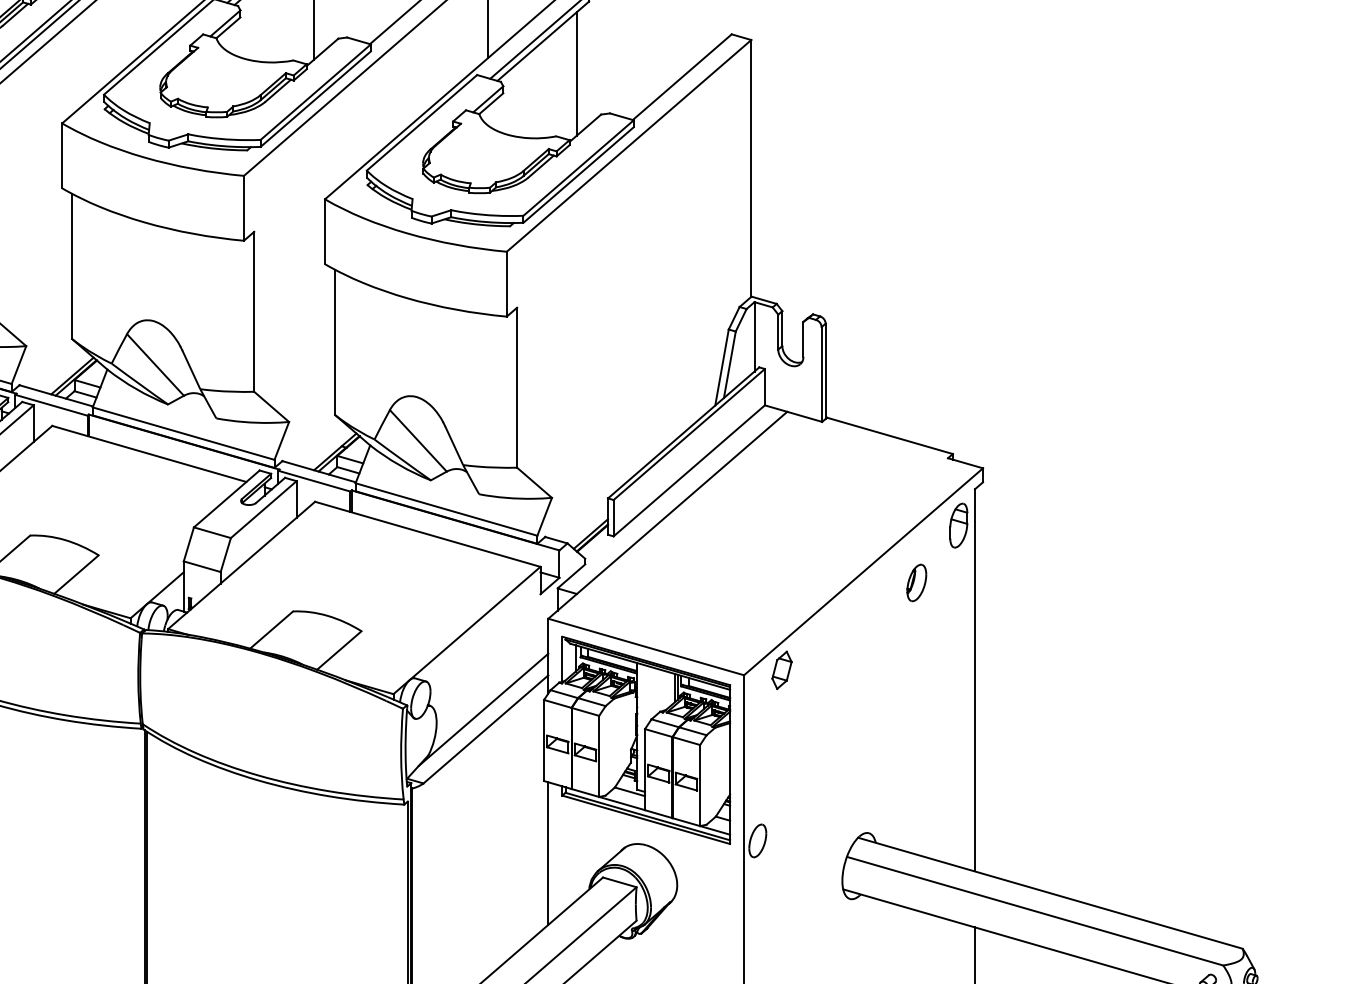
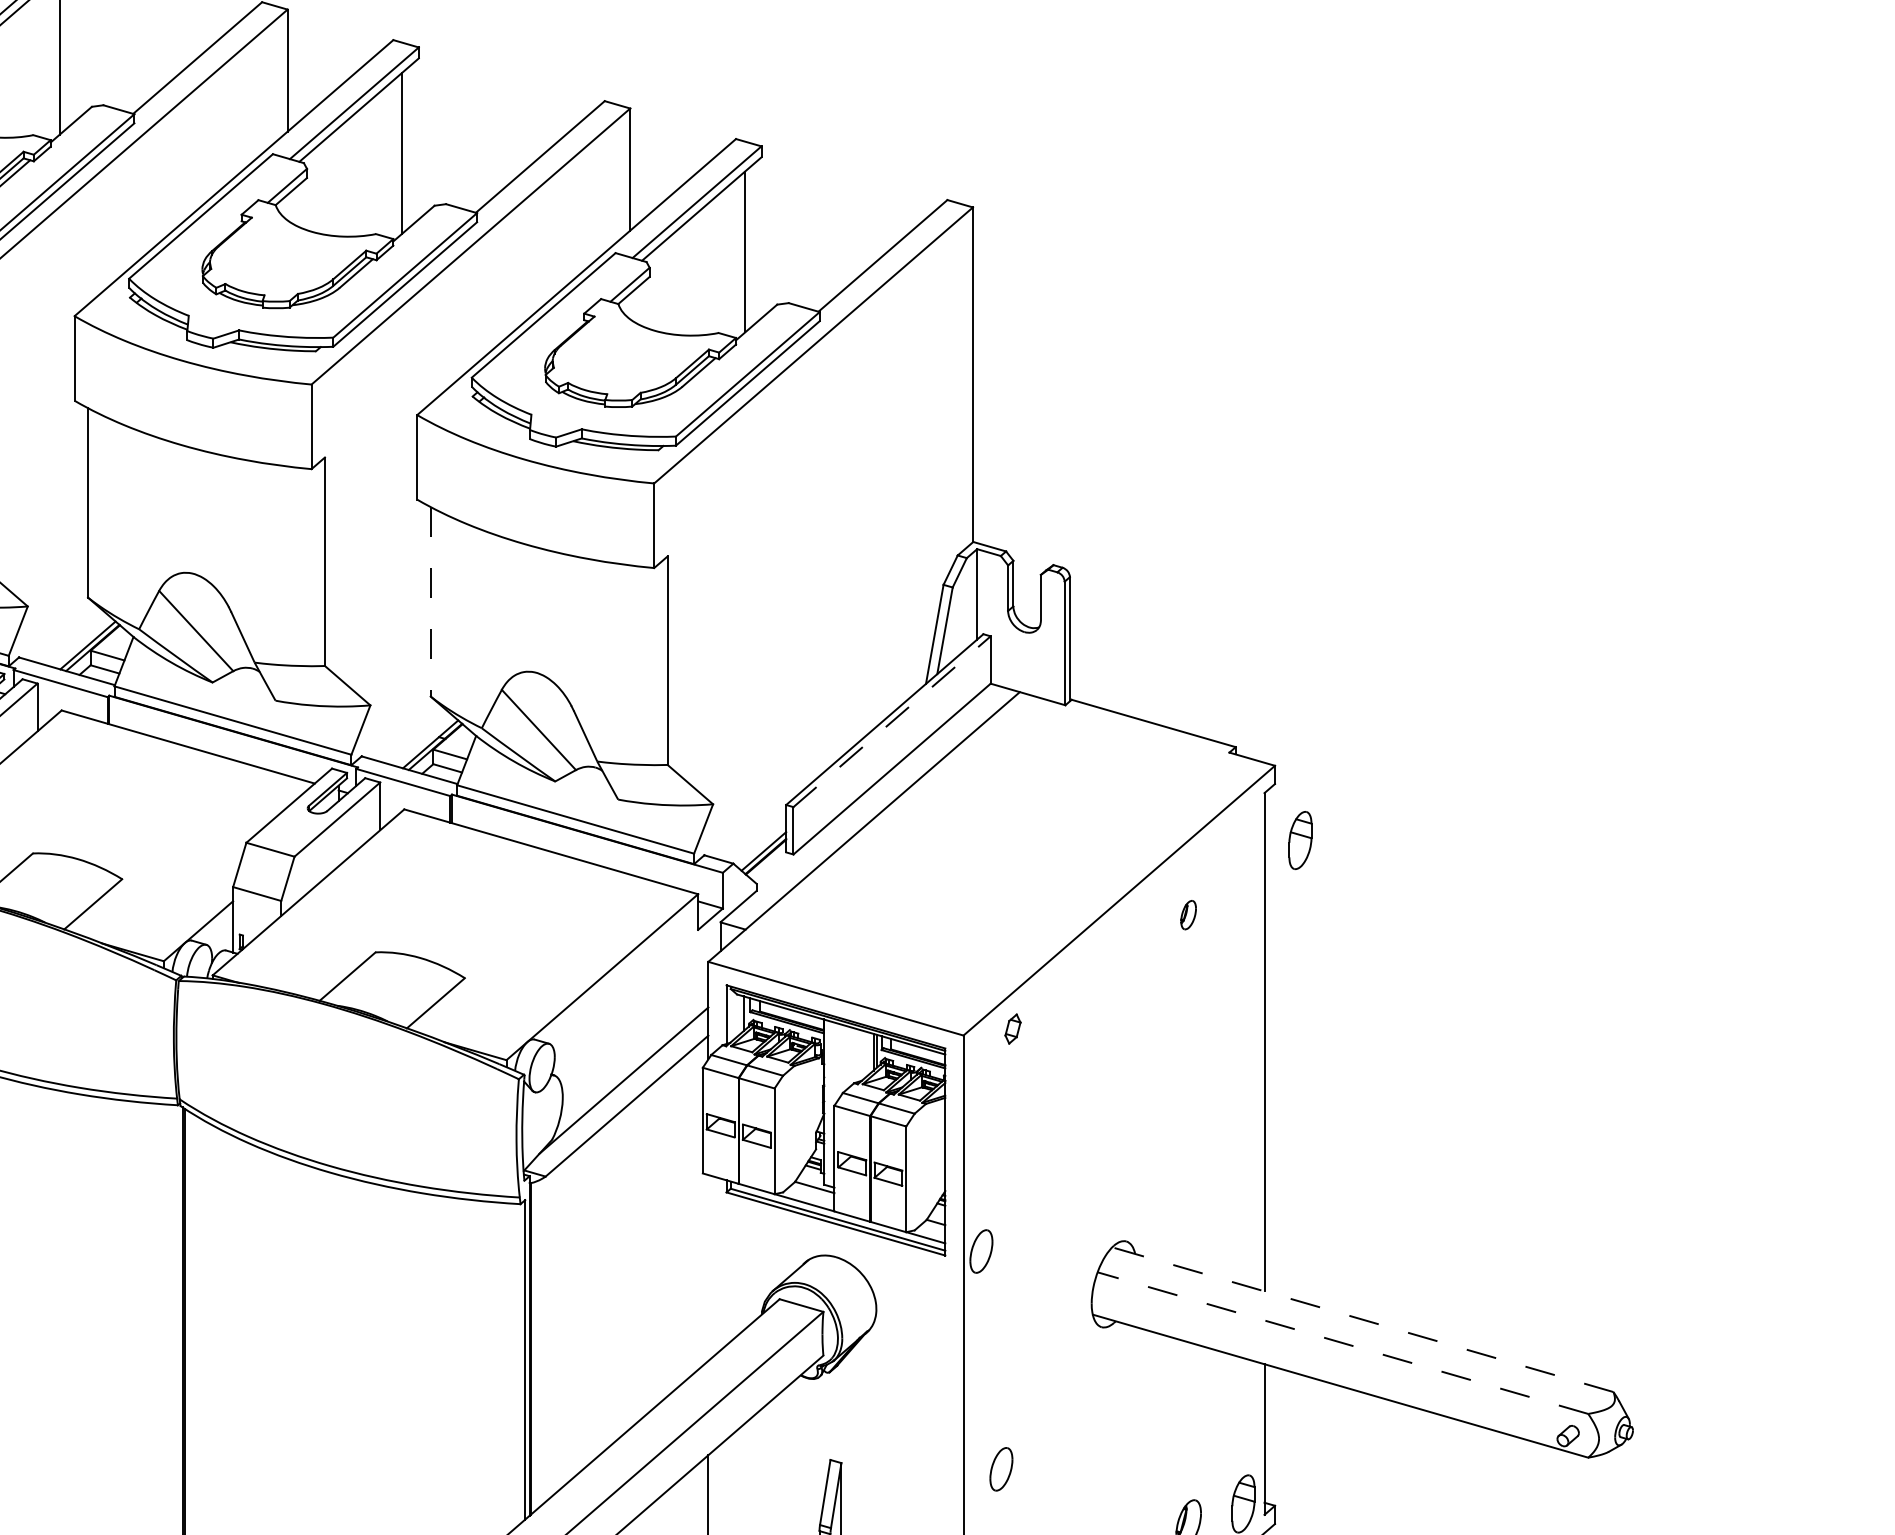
line: (335, 342) -> (430, 601), solid -> dashed
line: (689, 434) -> (892, 721), solid -> dashed
part: (958, 525) -> (1300, 840), moved
part: (916, 582) -> (1188, 914), size x0.6
part: (781, 669) -> (1012, 1028), size x0.6
line: (548, 853) -> (708, 1268), removed
line: (1050, 893) -> (1362, 1319), solid -> dashed
line: (1034, 911) -> (1342, 1343), solid -> dashed

